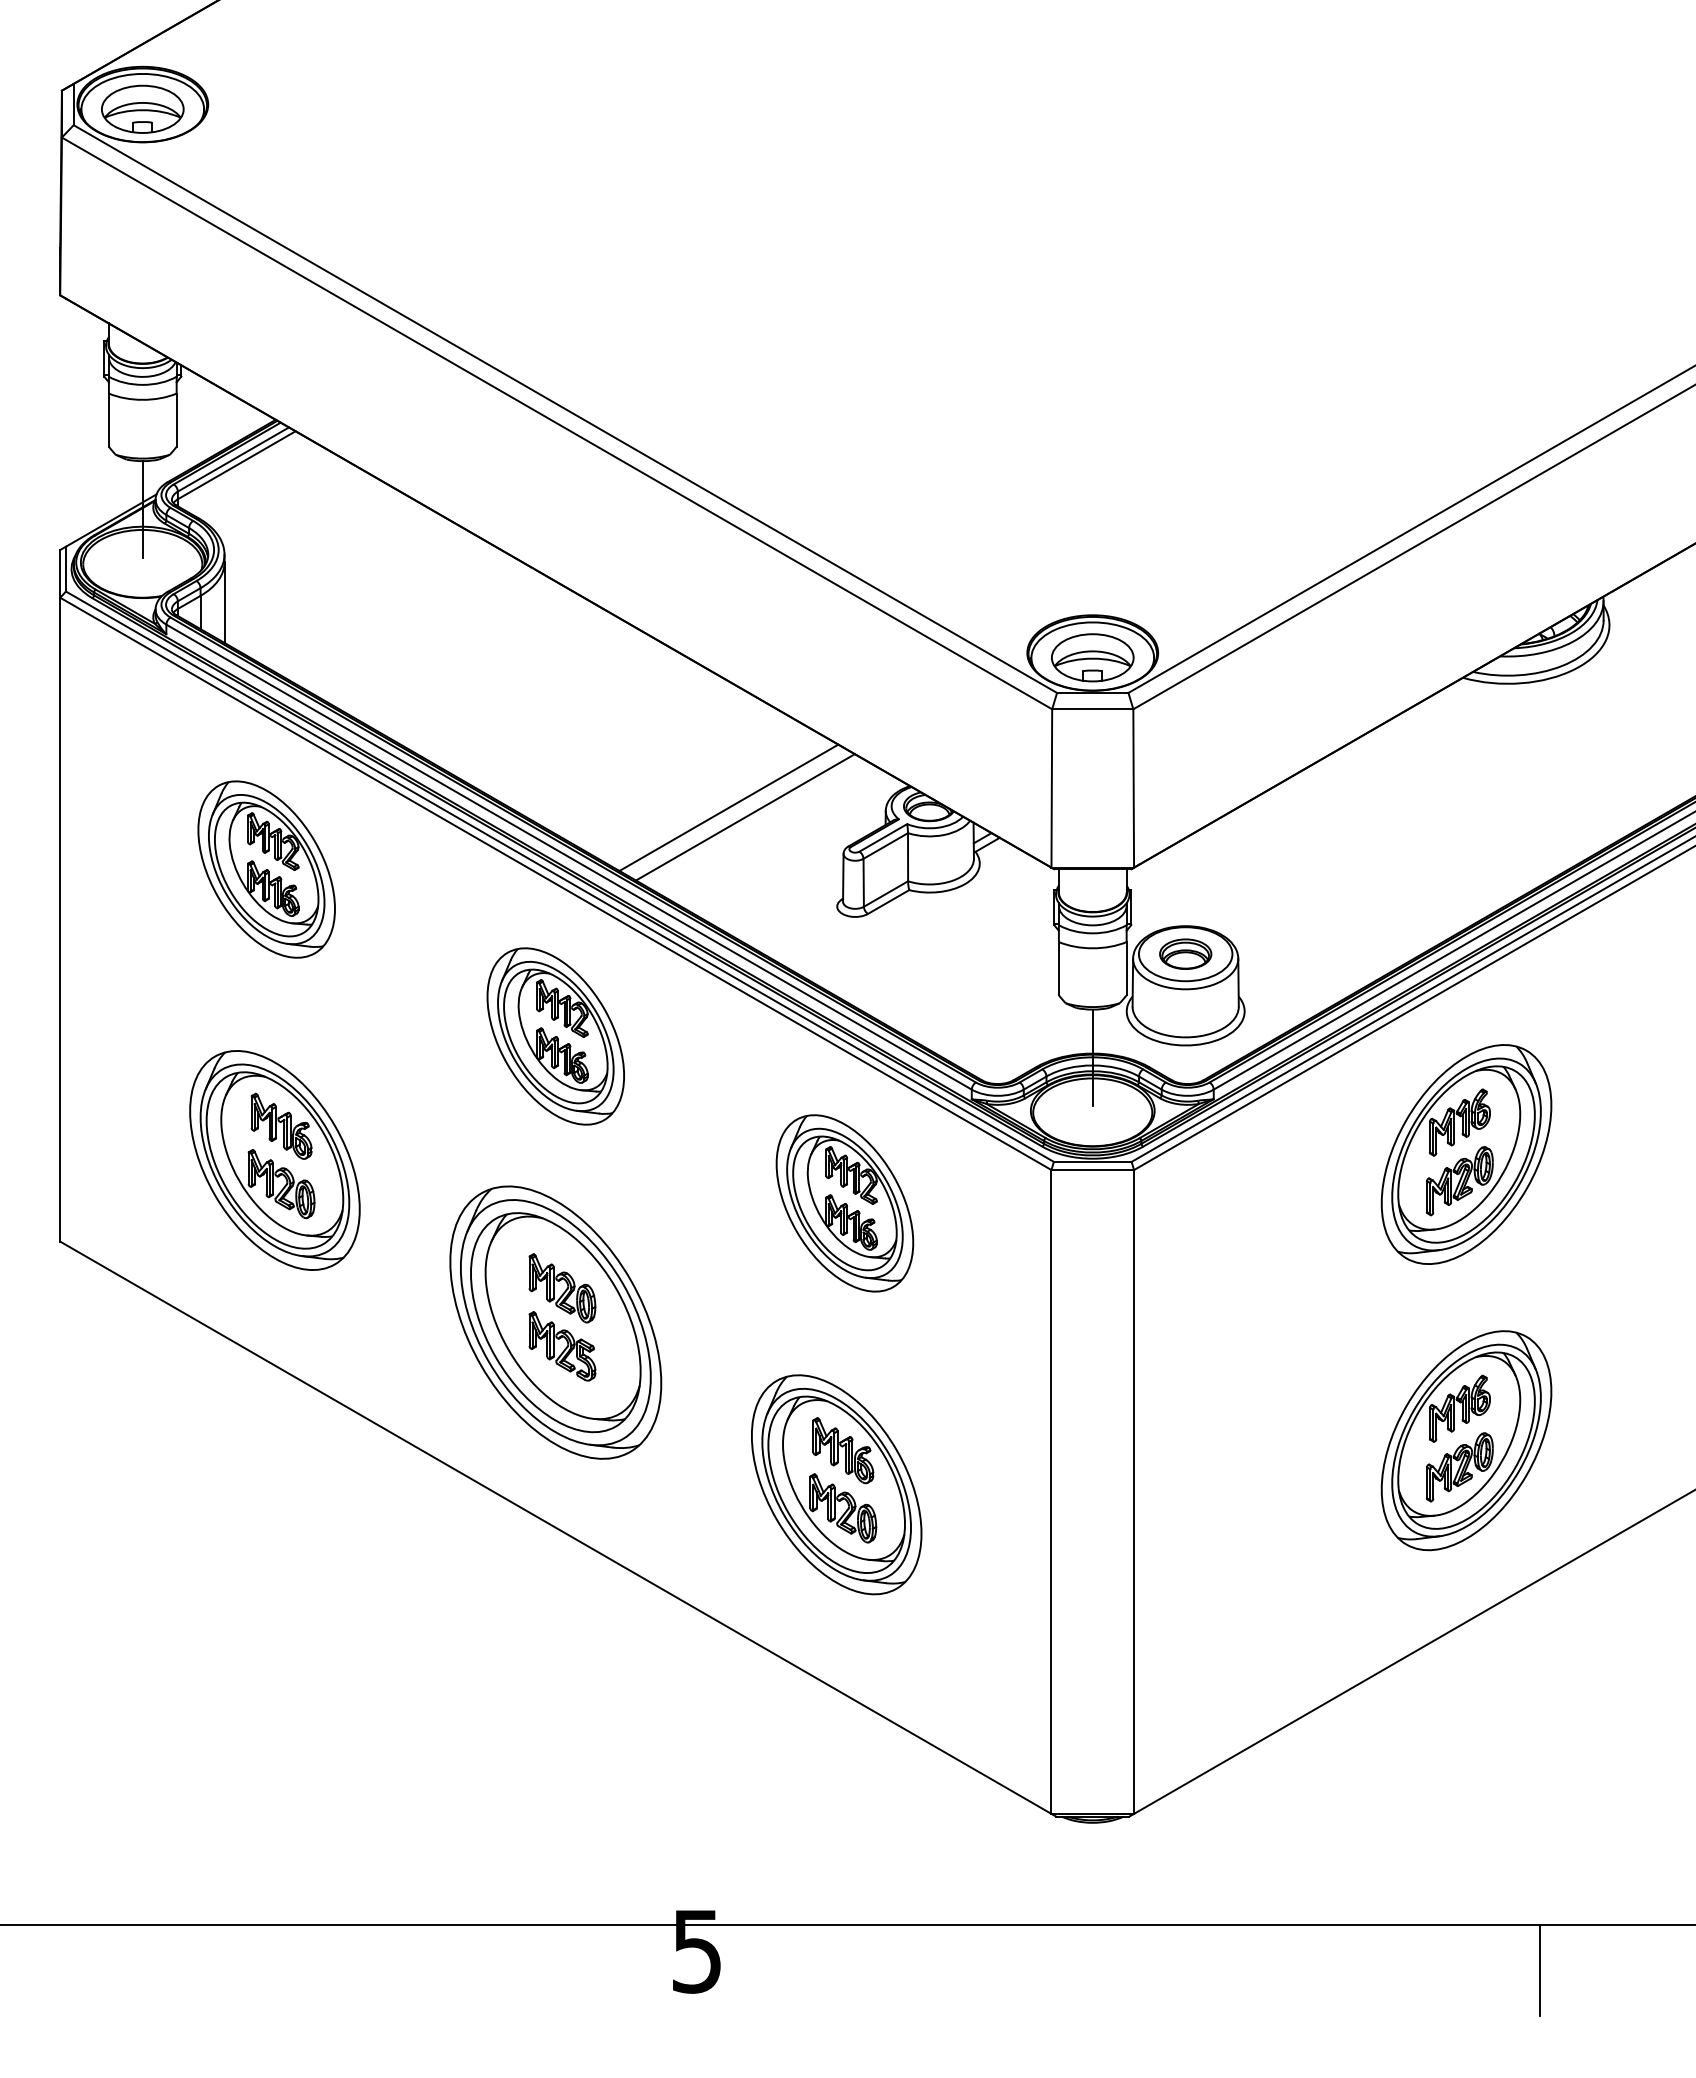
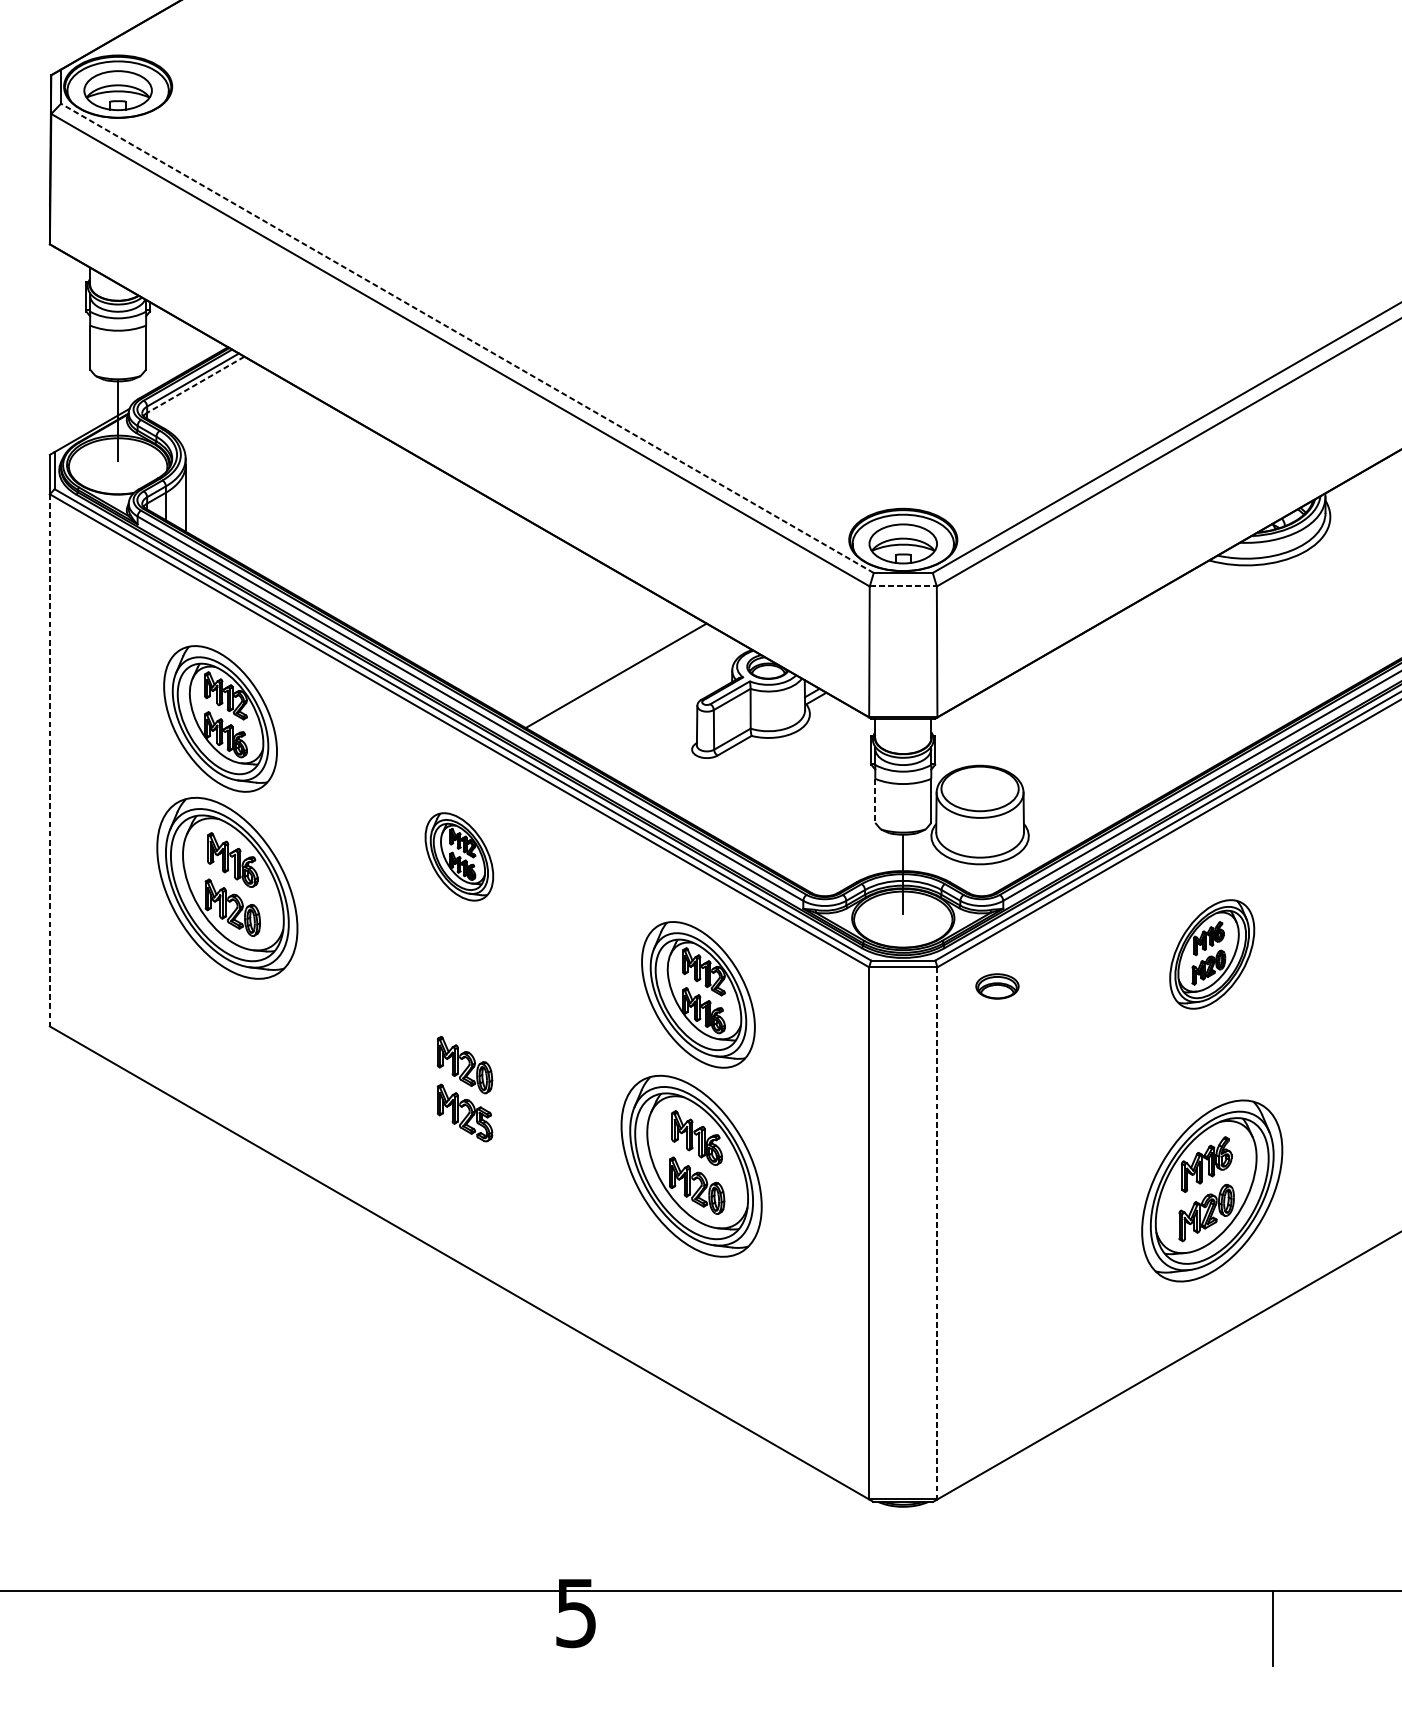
line: (565, 409) -> (467, 338), solid -> dashed
line: (236, 465) -> (195, 385), solid -> dashed
line: (1092, 709) -> (903, 586), solid -> dashed
line: (728, 807) -> (602, 667), removed
line: (60, 919) -> (50, 760), solid -> dashed
part: (1185, 953) -> (997, 985), moved
line: (1058, 968) -> (874, 800), solid -> dashed
part: (555, 1036) -> (459, 856), size x0.6
part: (1466, 1154) -> (1212, 954), size x0.6
part: (274, 1160) -> (227, 888), moved
part: (555, 1322) -> (459, 1093), removed
part: (836, 1484) -> (691, 1166), moved
line: (1134, 1491) -> (937, 1232), solid -> dashed

